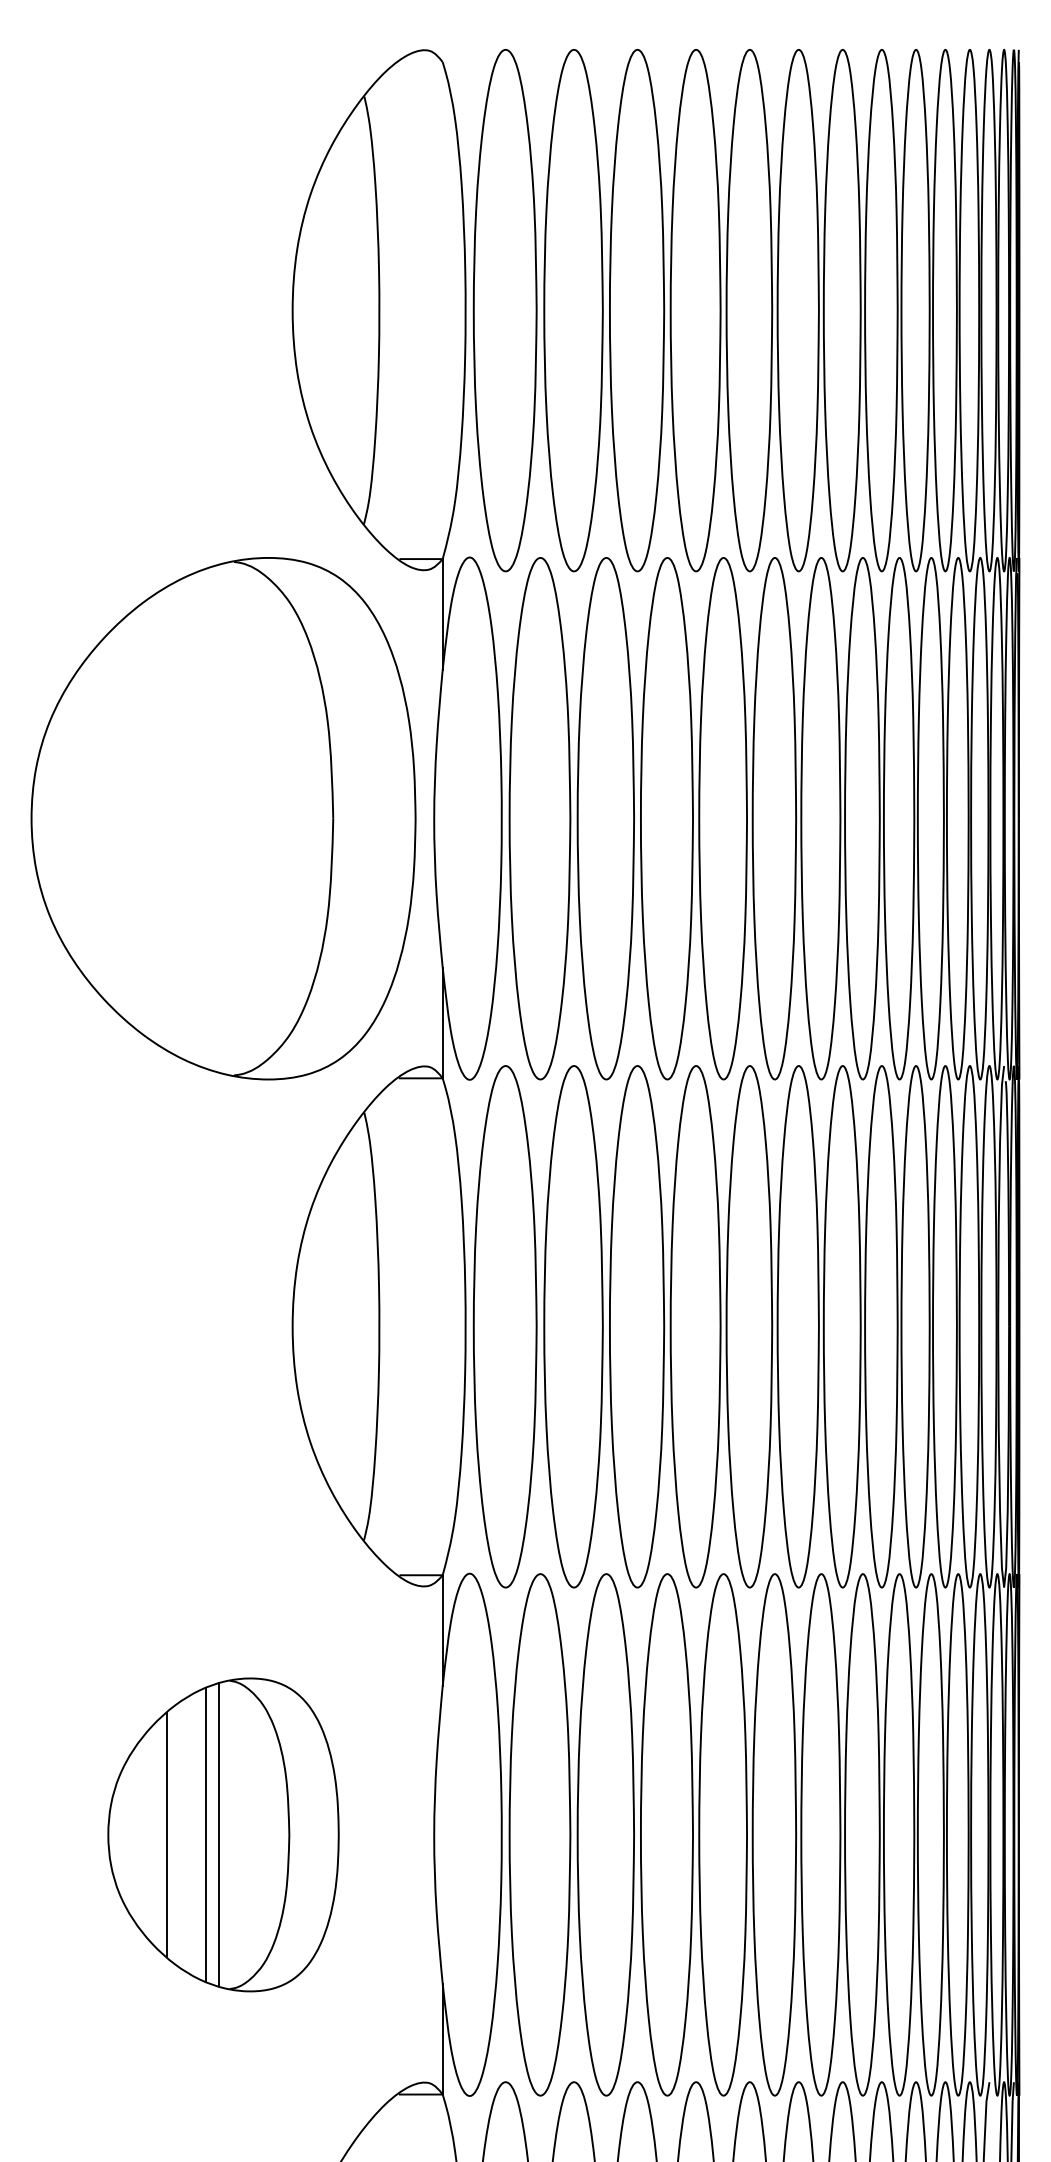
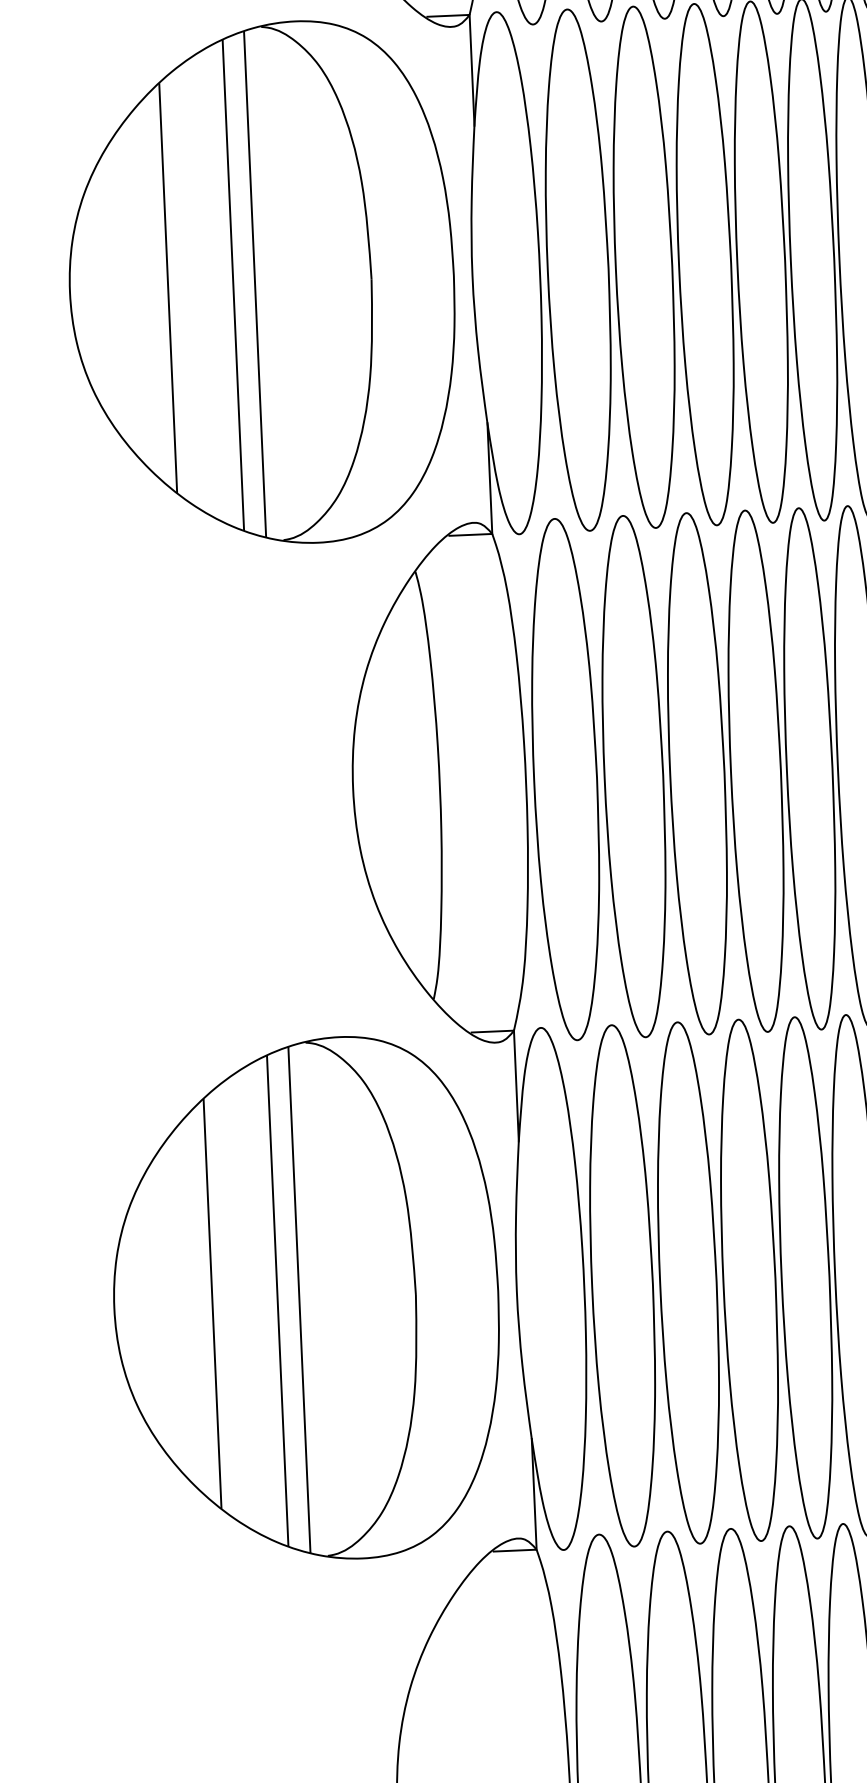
line: (129, 818) -> (167, 287), added
line: (195, 818) -> (233, 285), added
line: (216, 818) -> (254, 284), added
part: (223, 1834) -> (306, 1299), size x1.67

